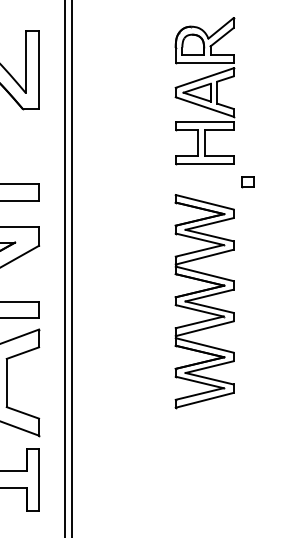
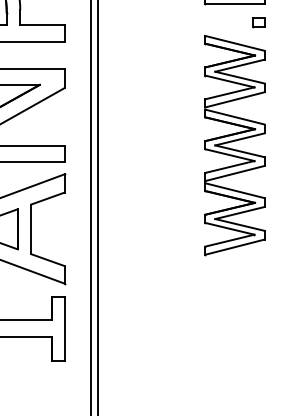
part: (247, 182) -> (258, 23), moved

